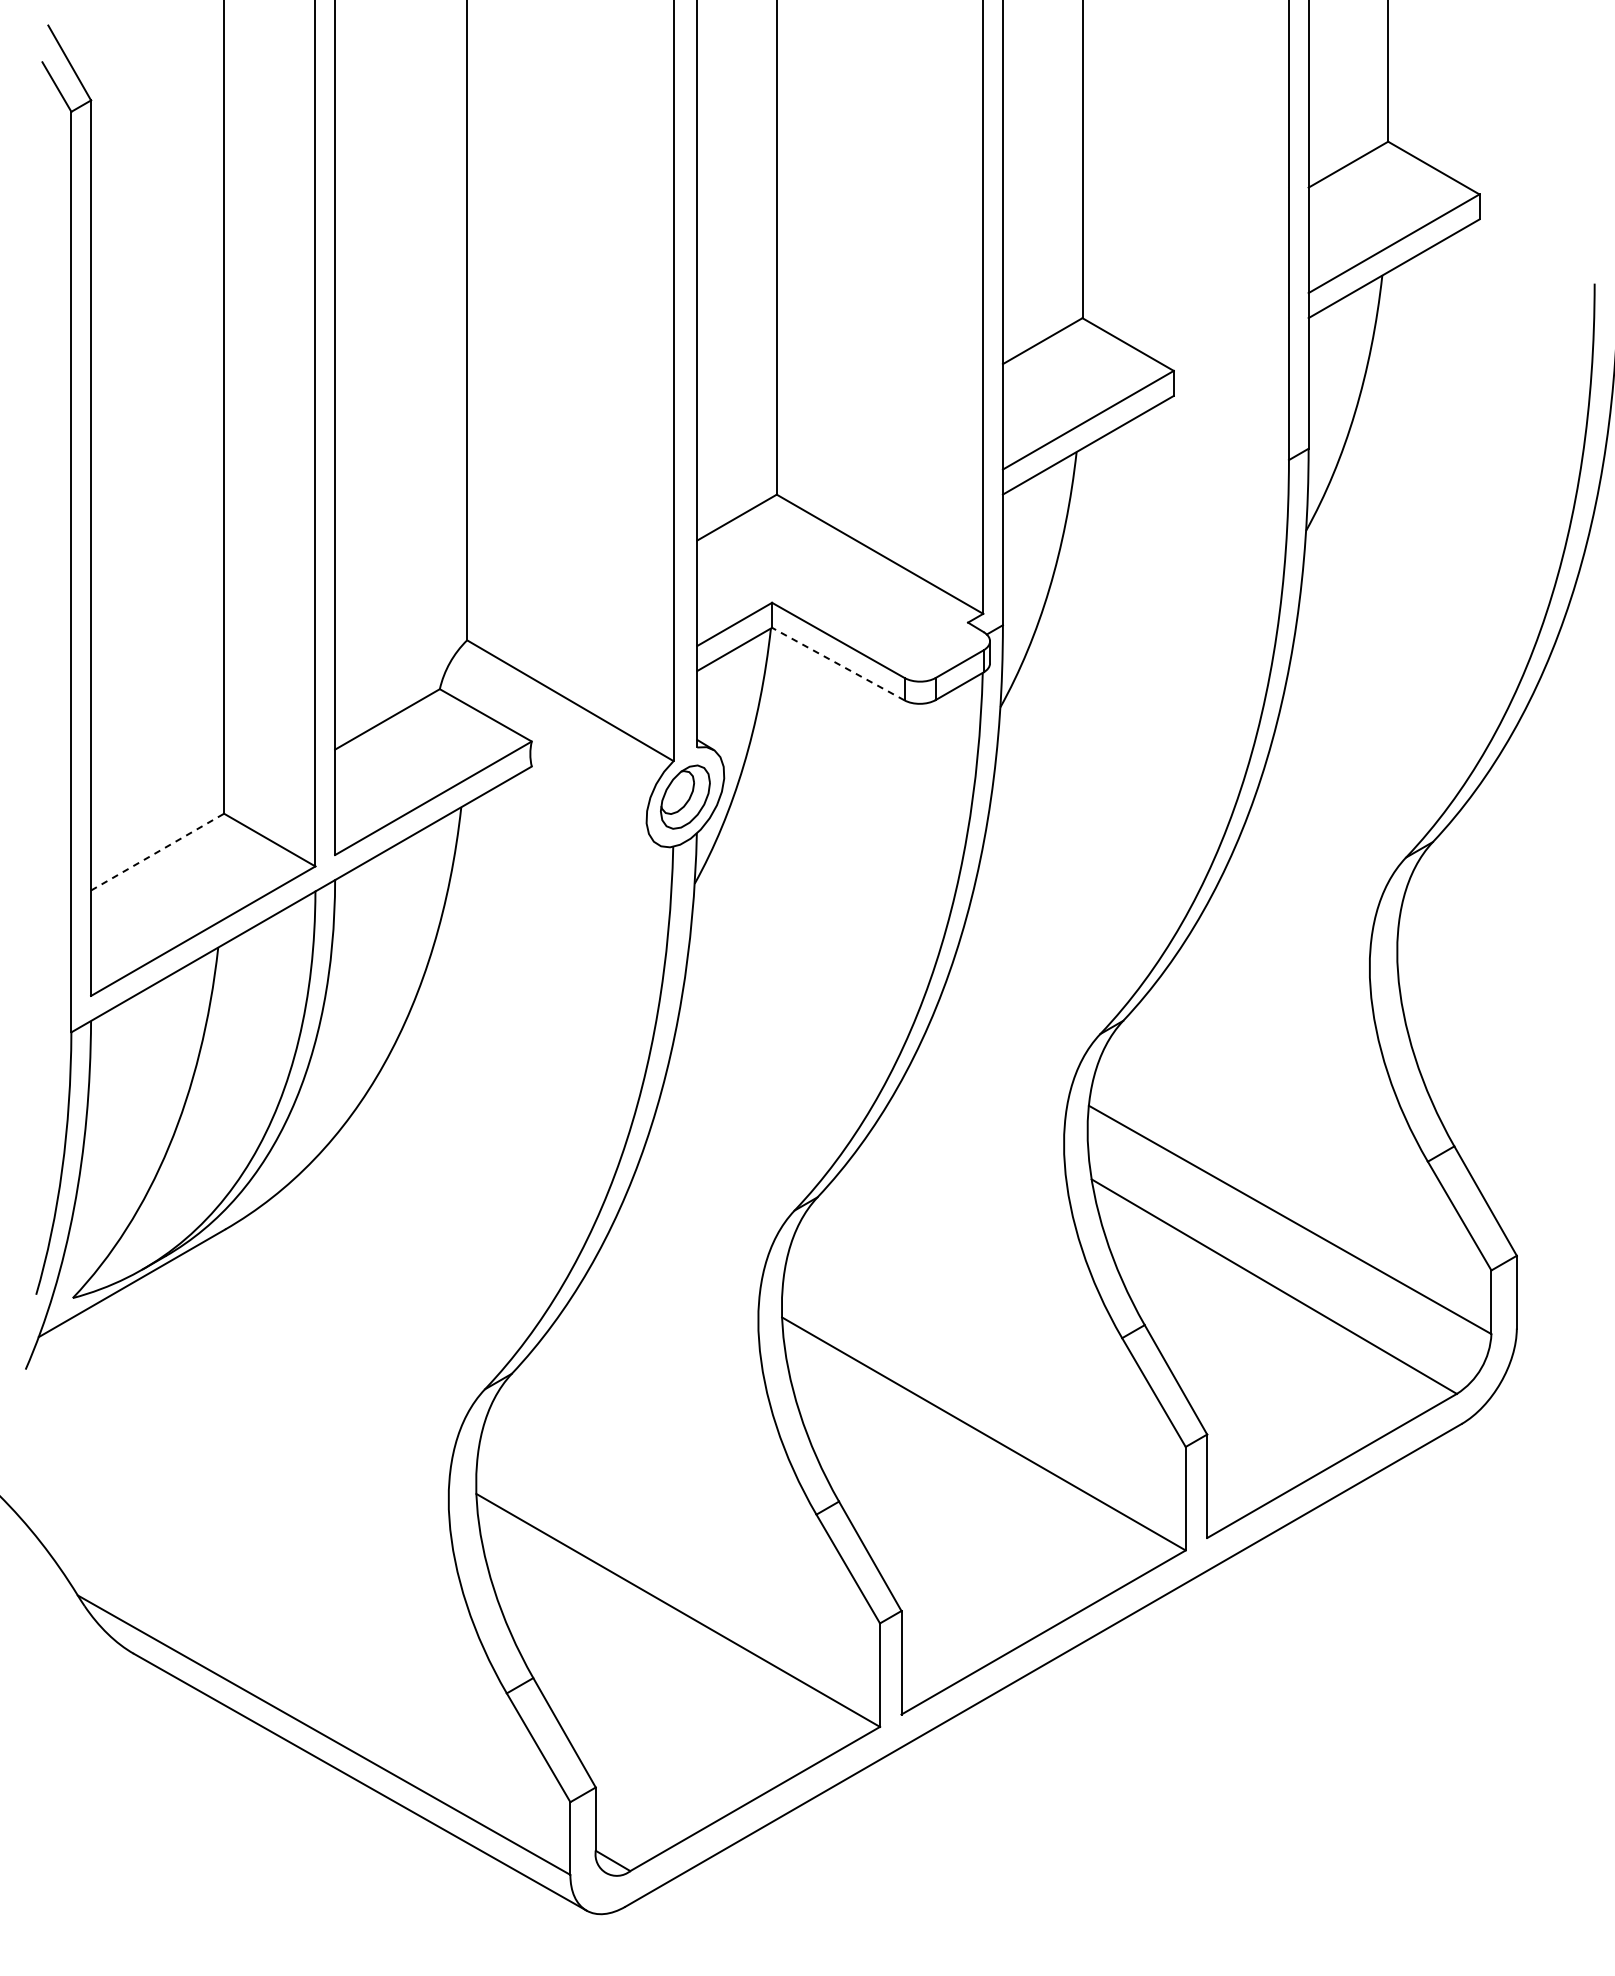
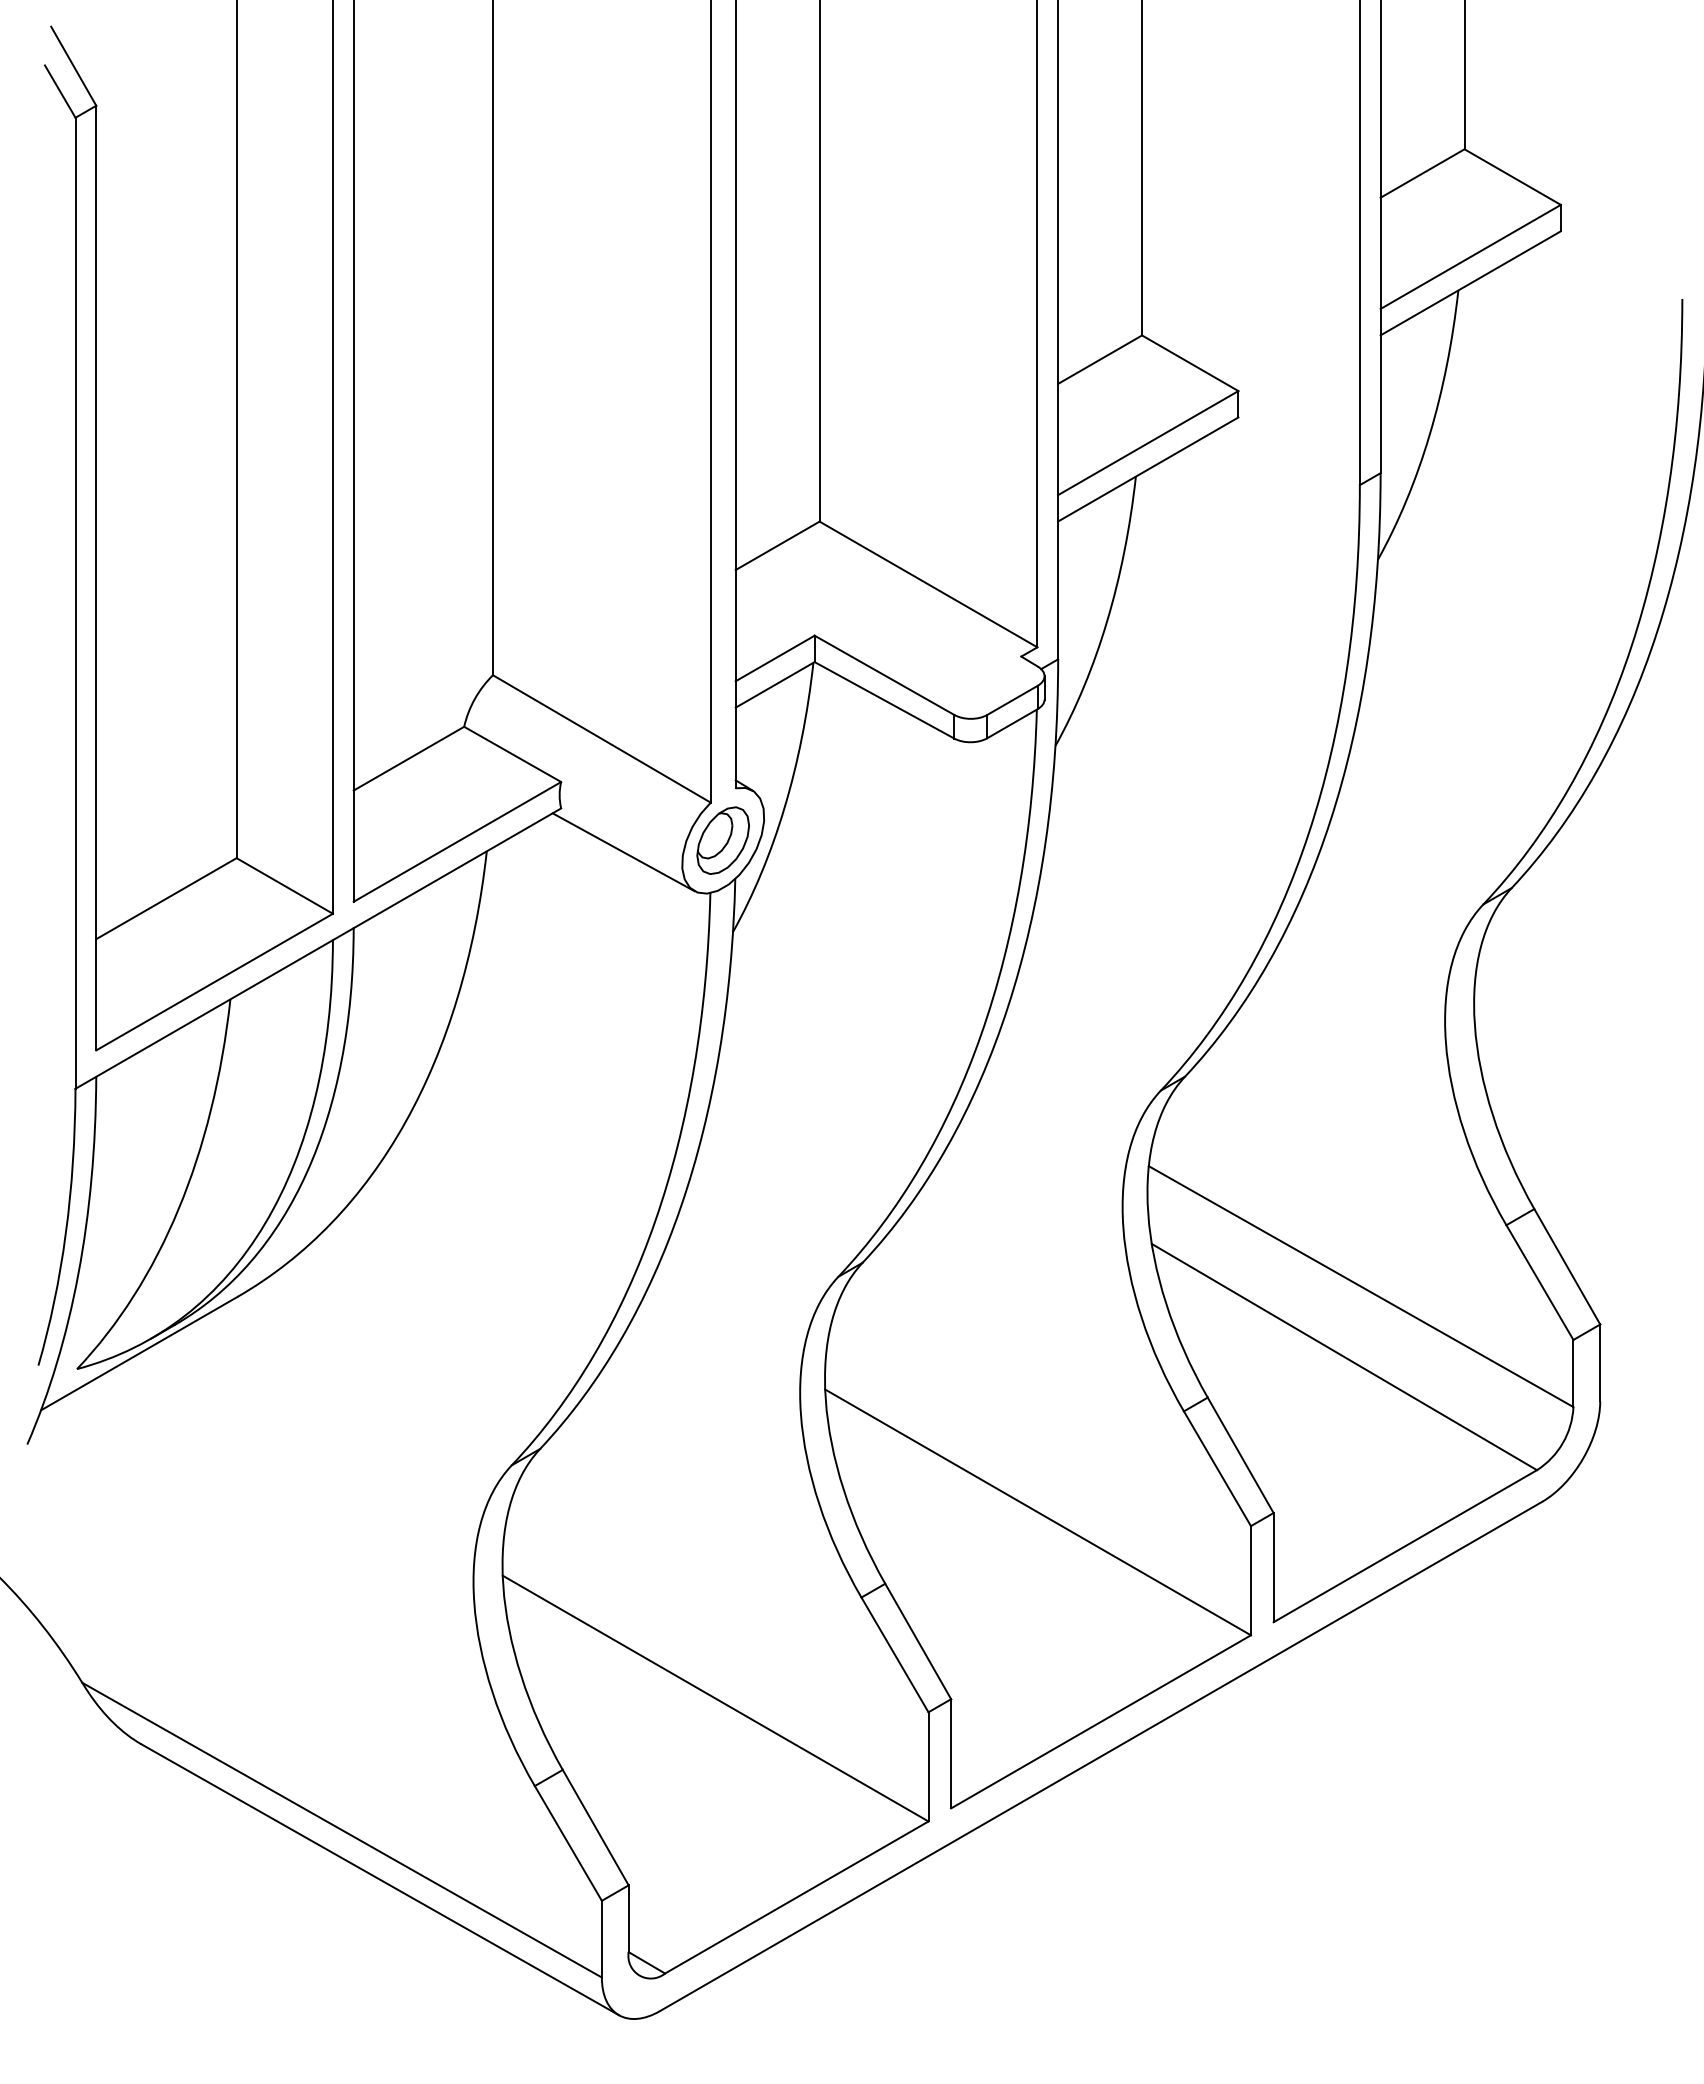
line: (838, 664) -> (884, 700), dashed -> solid
line: (590, 808) -> (623, 852), added
line: (157, 851) -> (166, 898), dashed -> solid

